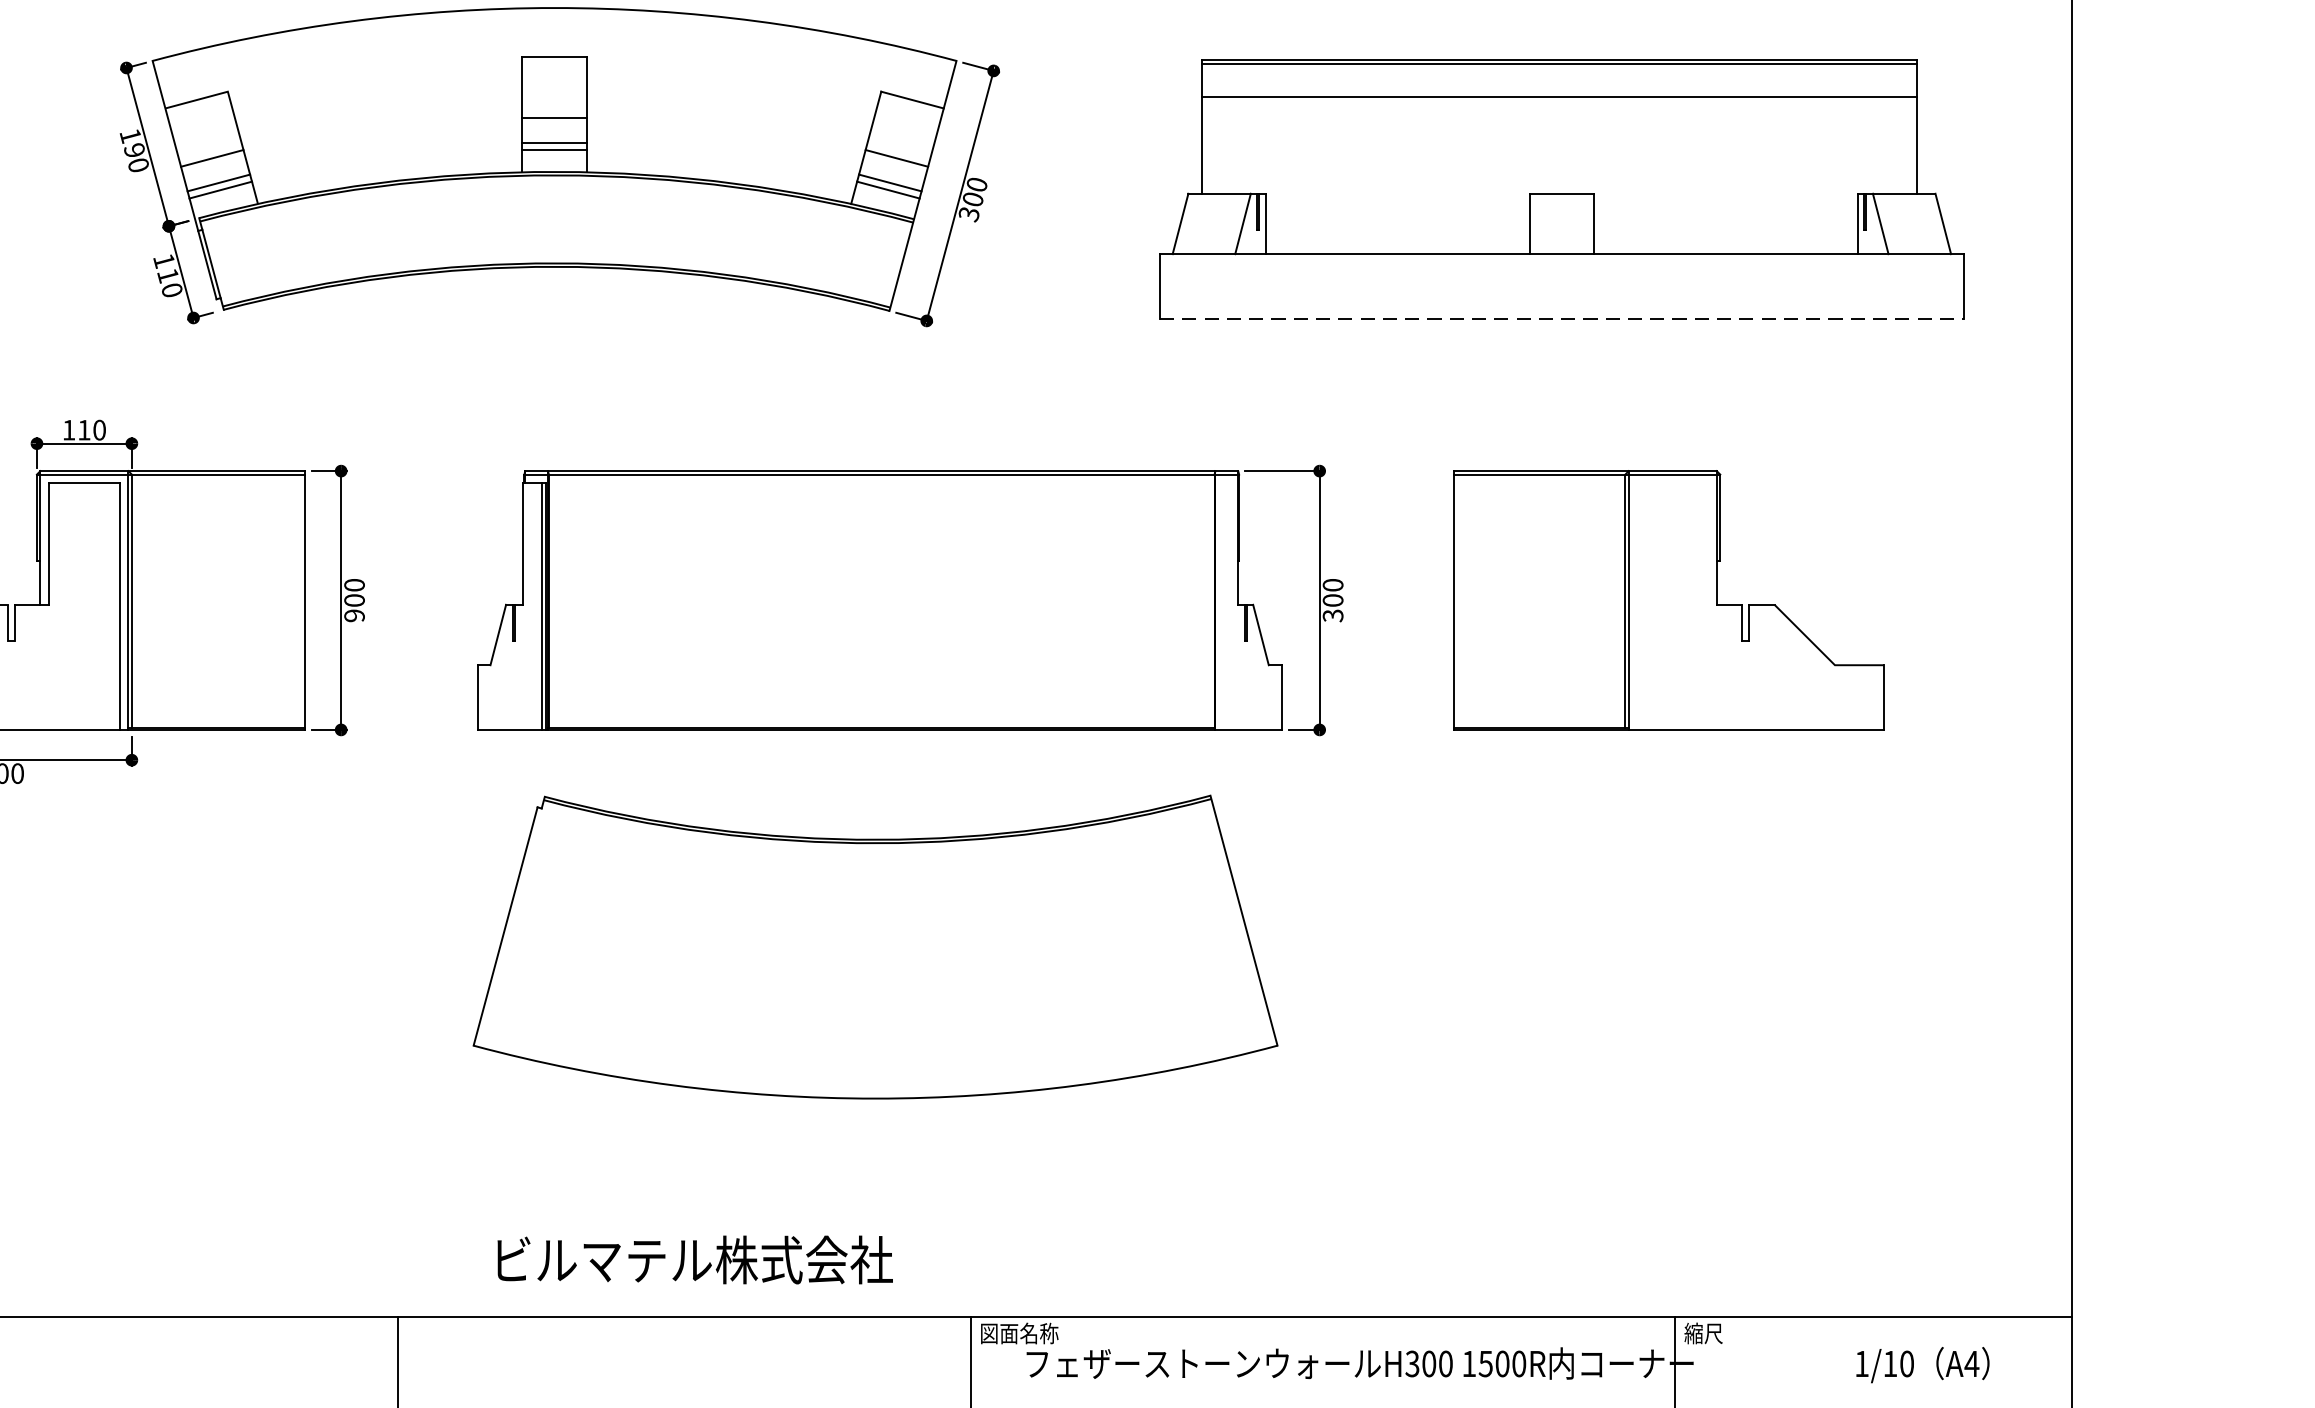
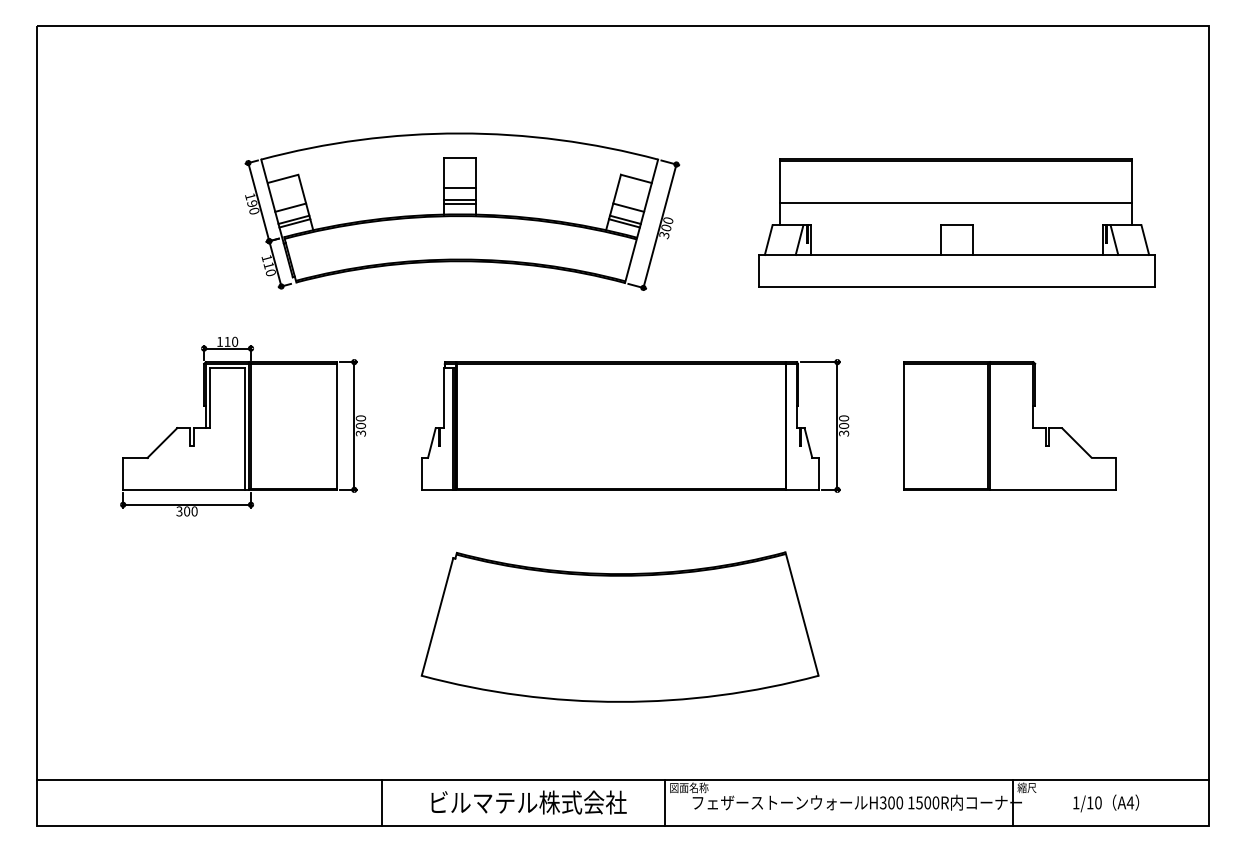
line: (1558, 97) -> (955, 203), moved
line: (1562, 317) -> (957, 286), dashed -> solid
text: (353, 615) -> (360, 433), 900 -> 300
part: (874, 945) -> (619, 626), moved
text: (693, 1259) -> (528, 802), moved
text: (1923, 1365) -> (1106, 803), moved

